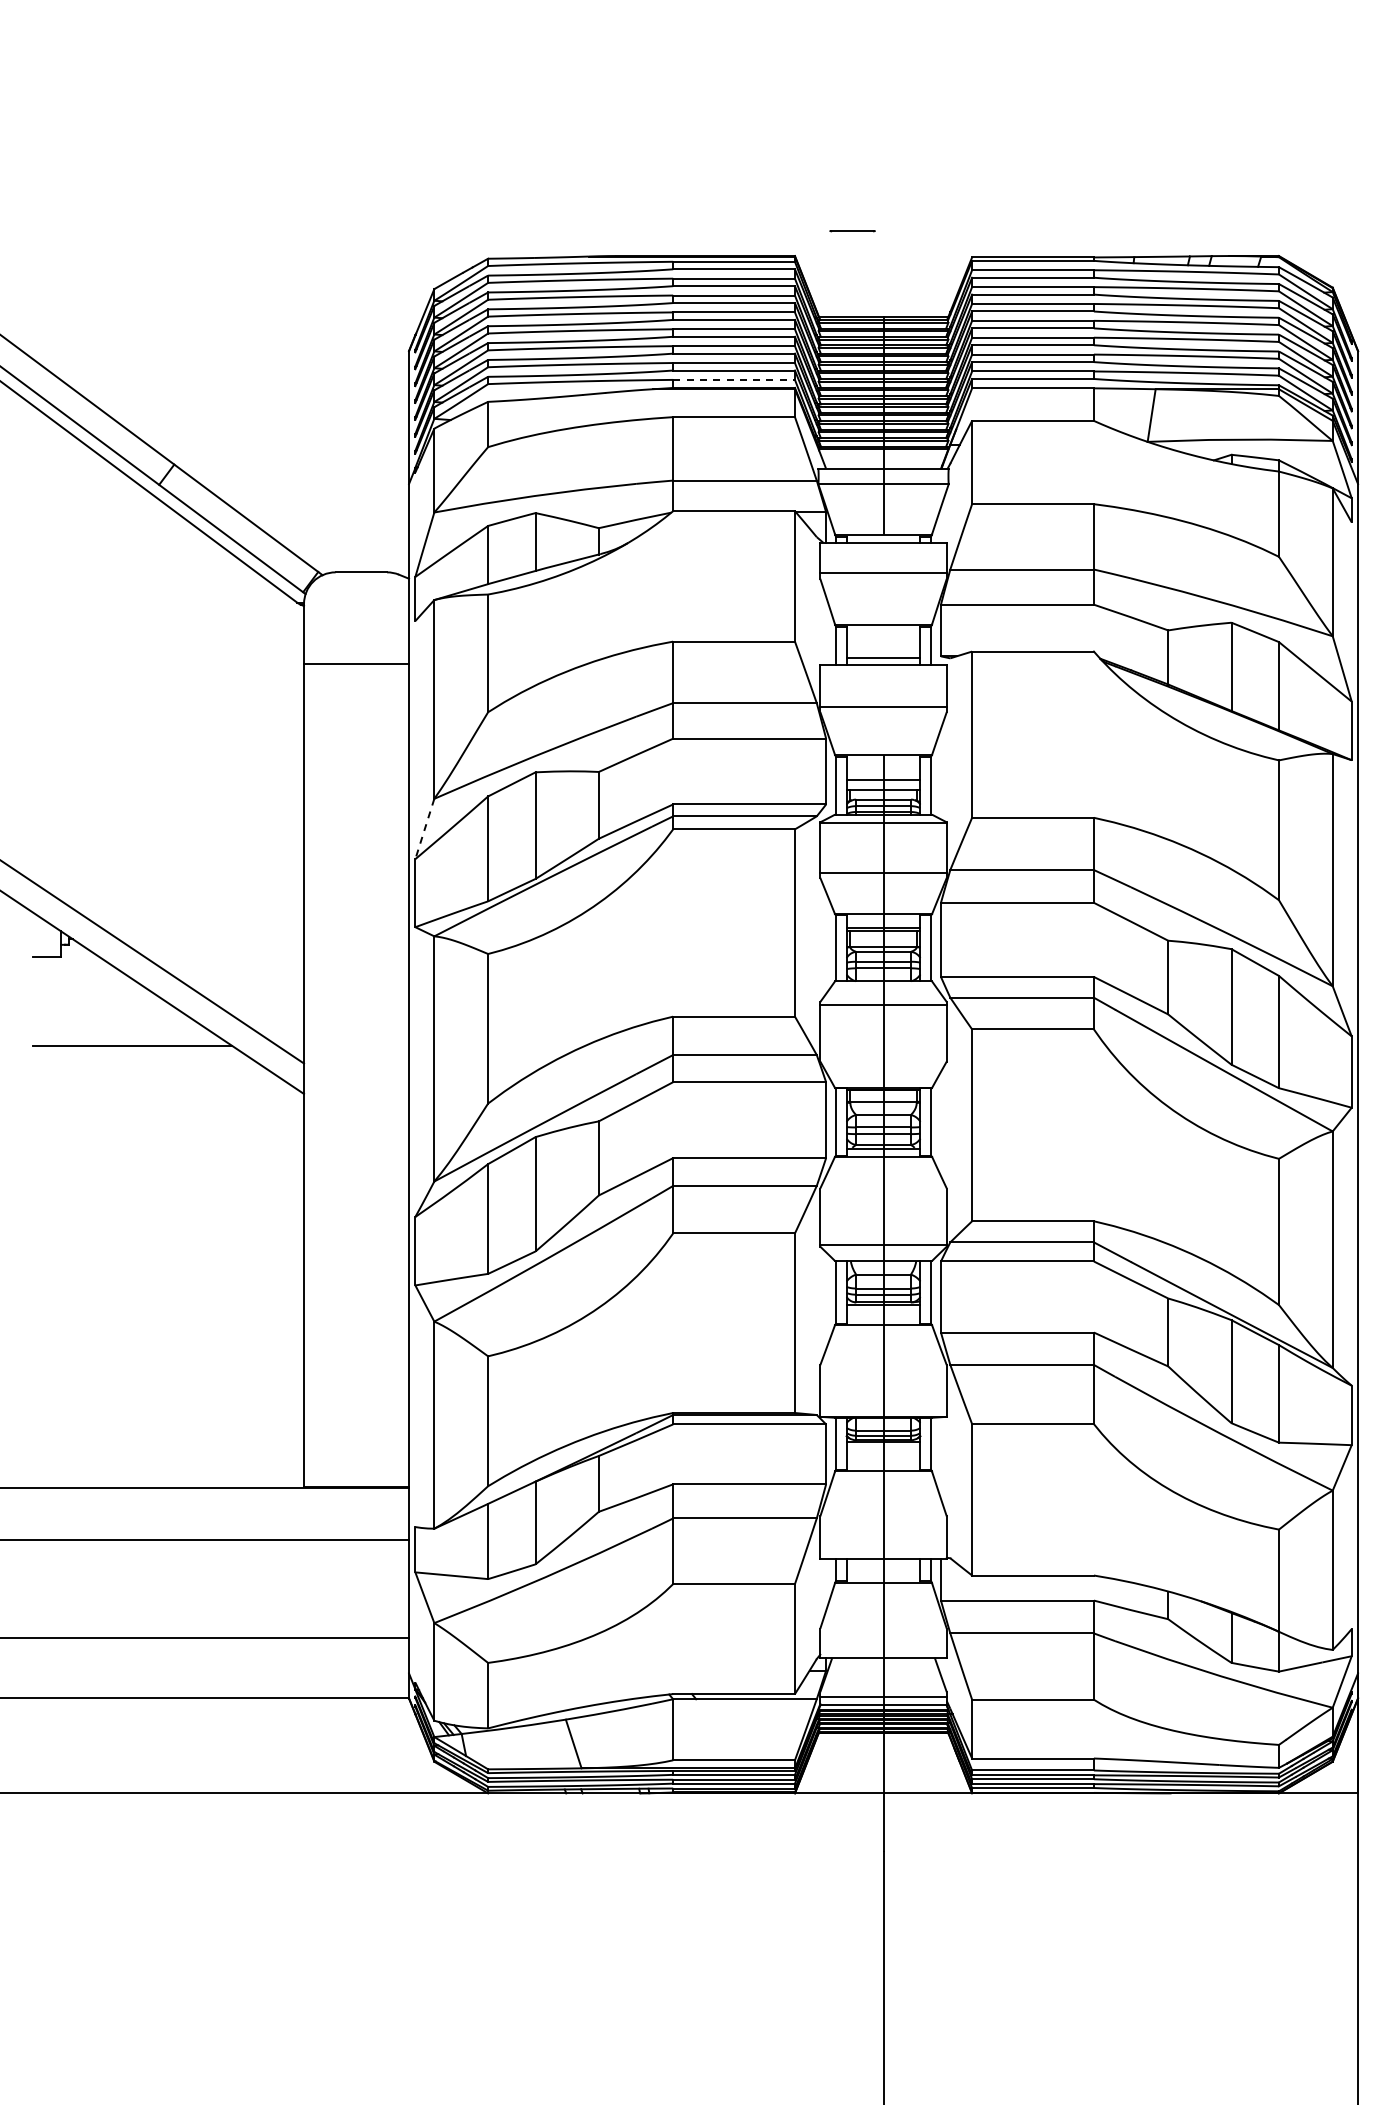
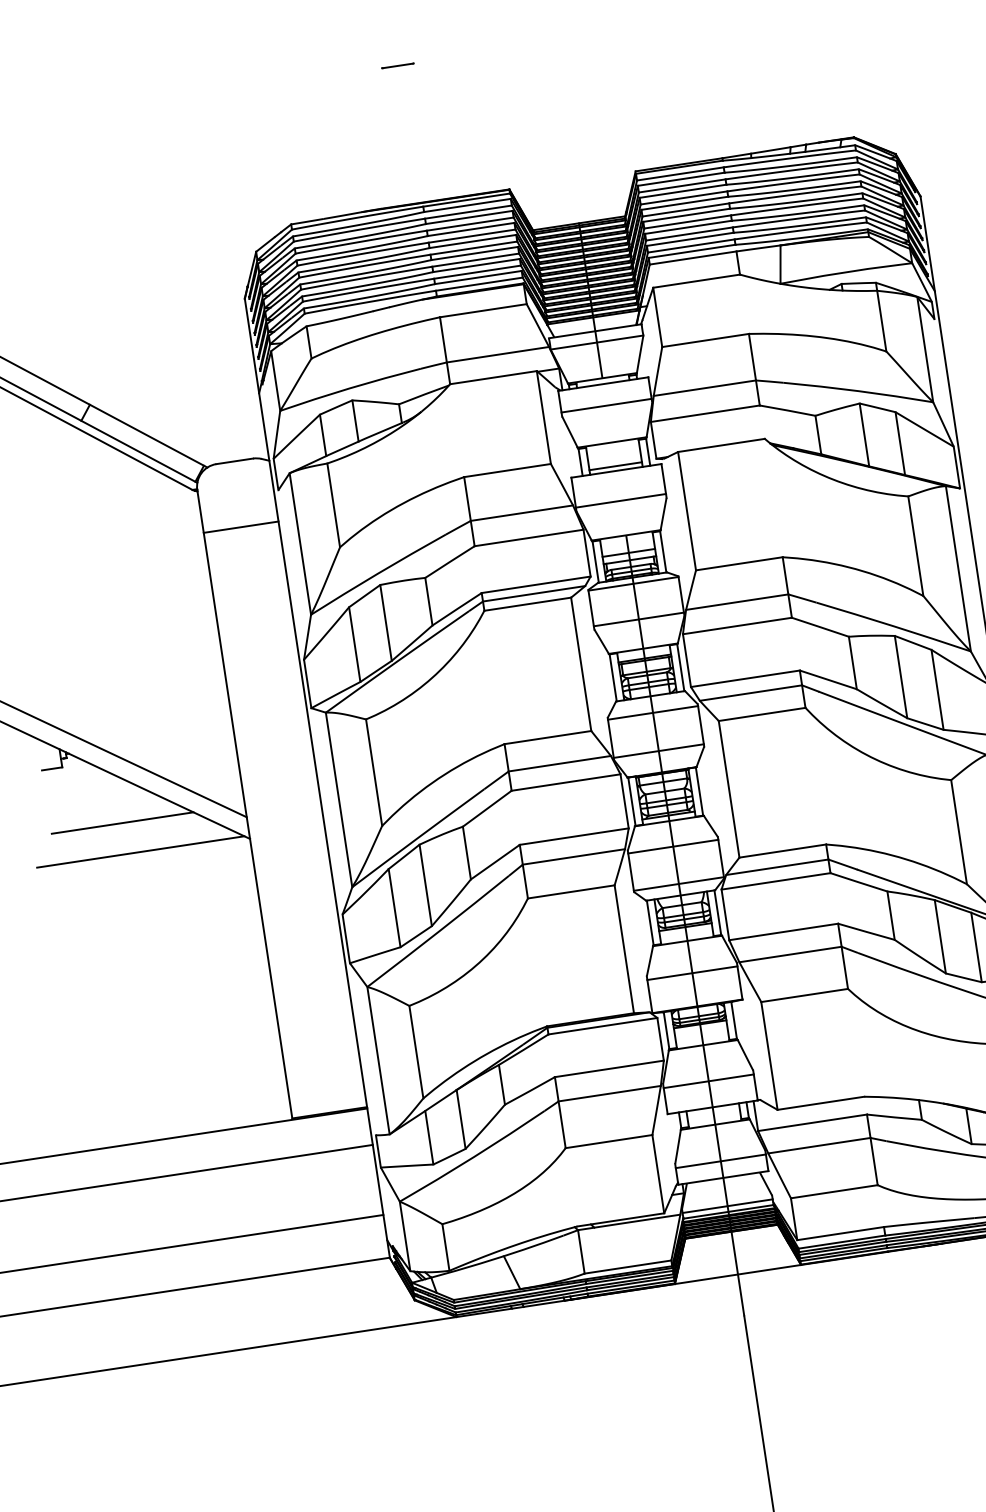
line: (852, 231) -> (397, 66), moved
line: (734, 379) -> (479, 283), dashed -> solid
line: (424, 829) -> (307, 637), dashed -> solid
line: (883, 1058) -> (658, 751), added
line: (150, 1089) -> (140, 852), added
line: (883, 1192) -> (673, 846), added
line: (883, 1370) -> (692, 973), added
line: (883, 1522) -> (708, 1081), added
line: (883, 1634) -> (720, 1161), added

